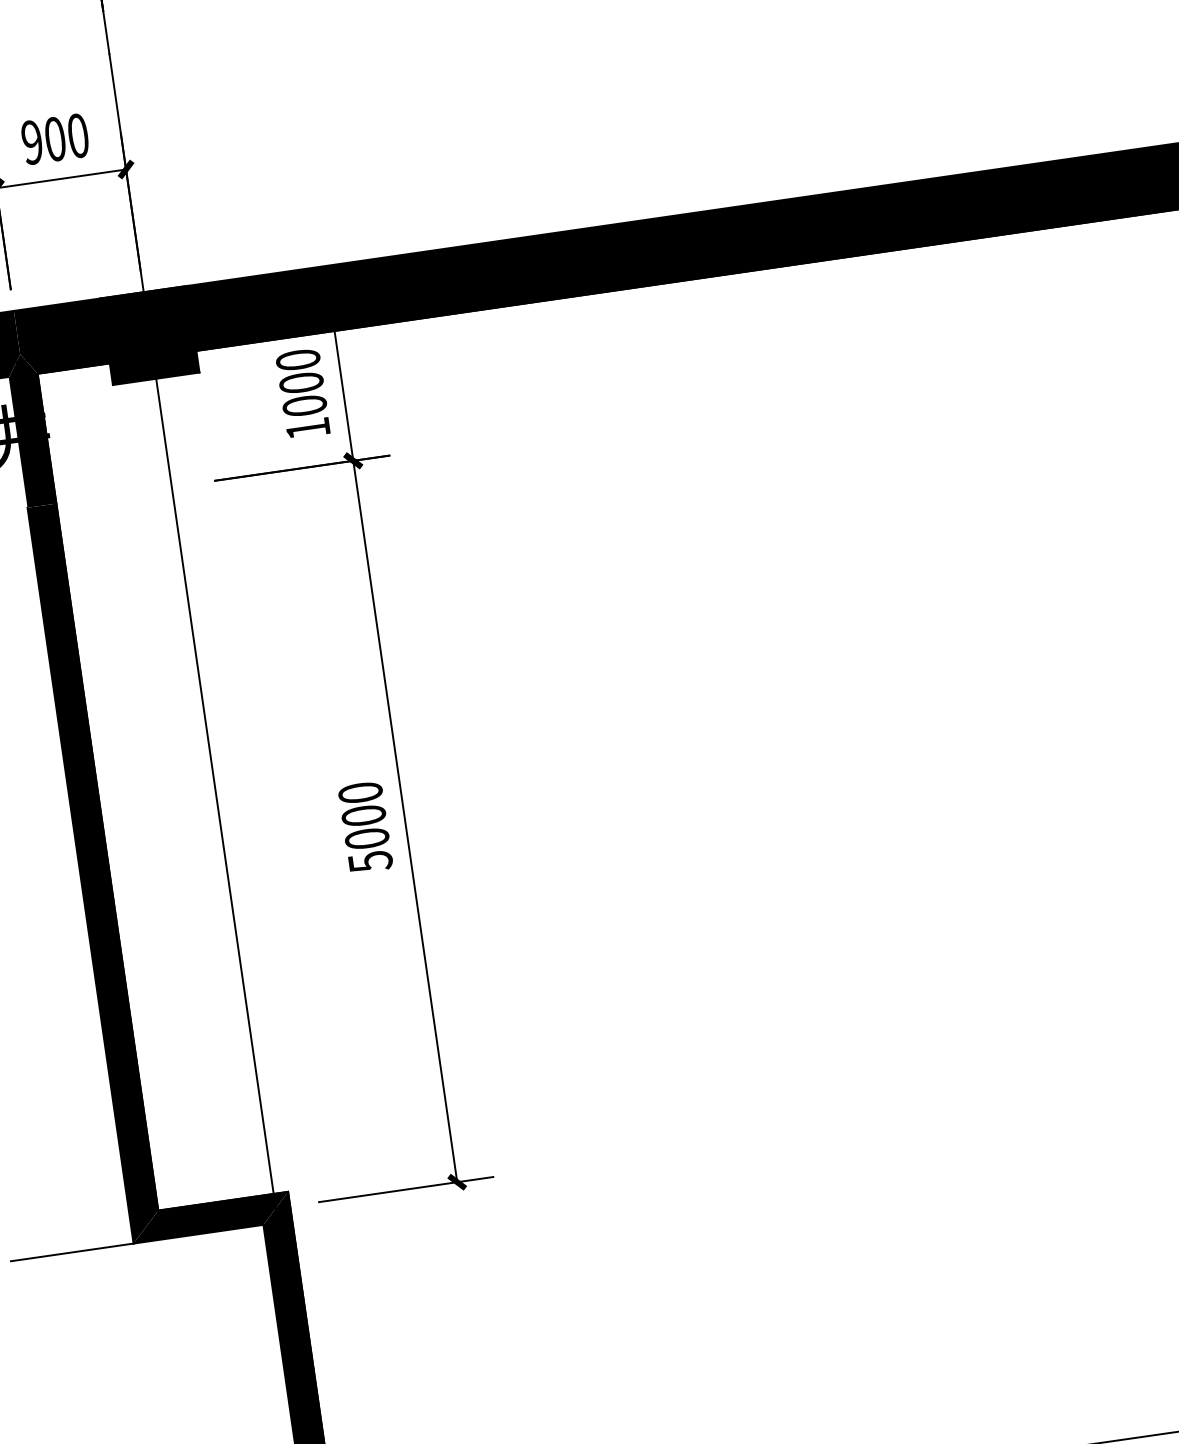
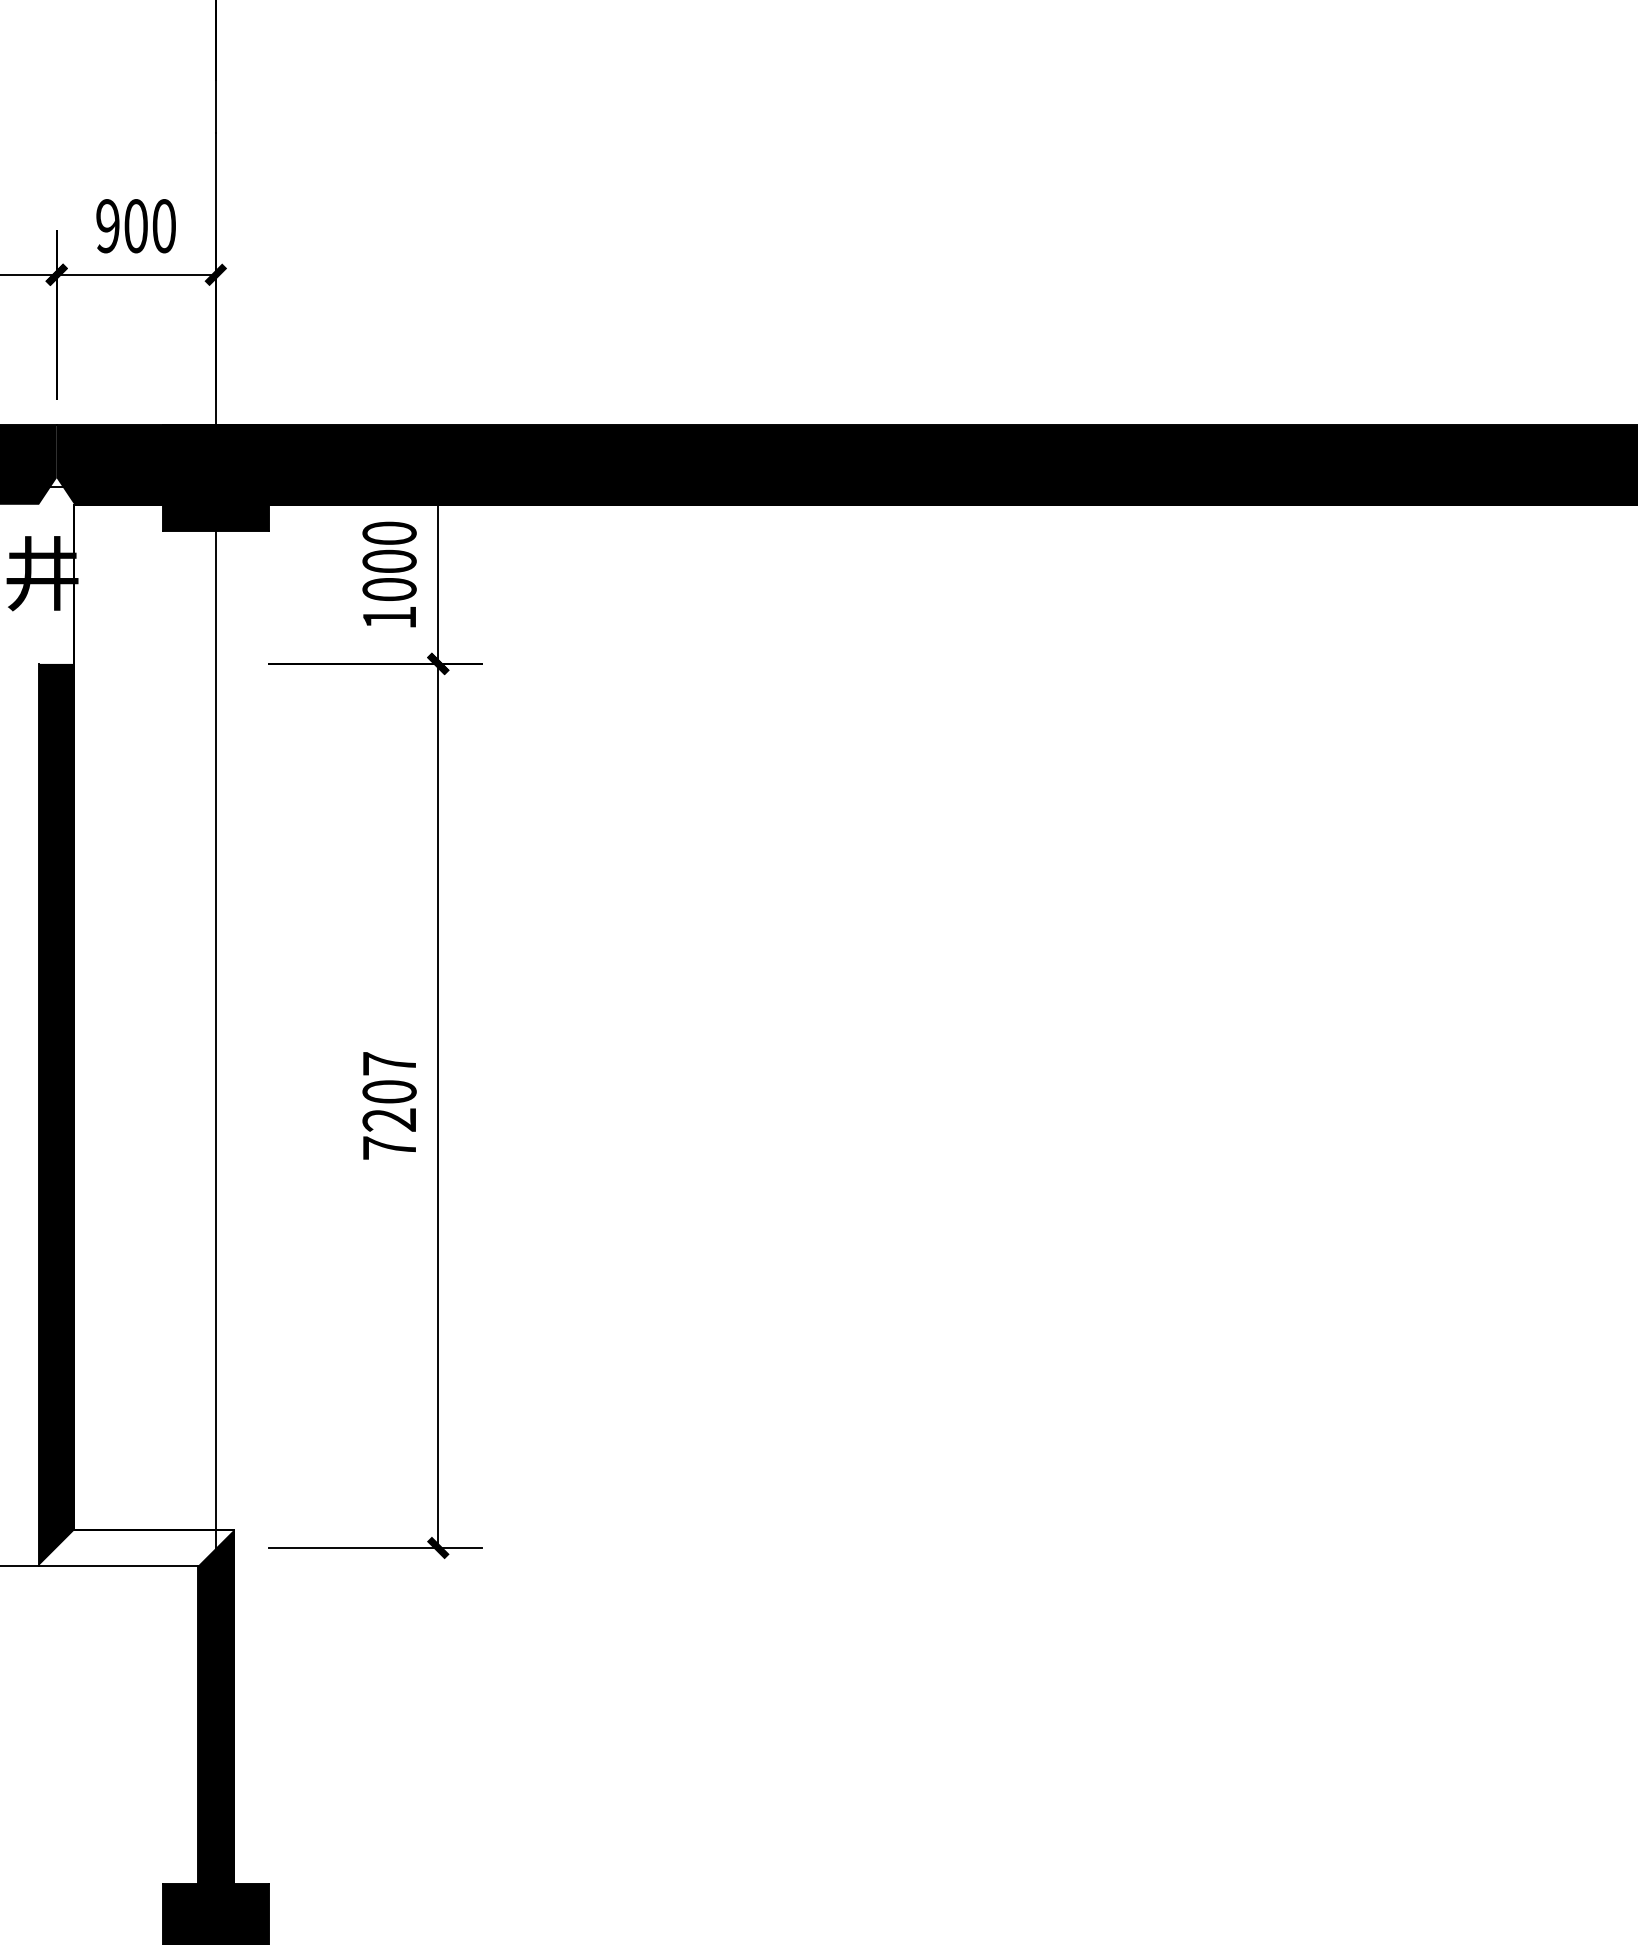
fill: (30, 429) -> (56, 570), removed
text: (365, 827) -> (389, 1106), 5000 -> 7207
fill: (210, 1217) -> (136, 1547), removed

